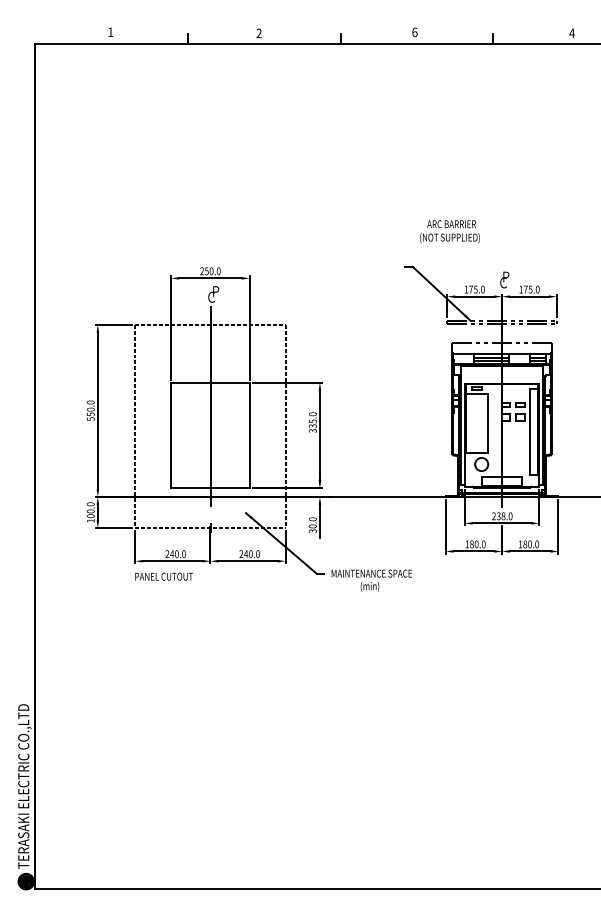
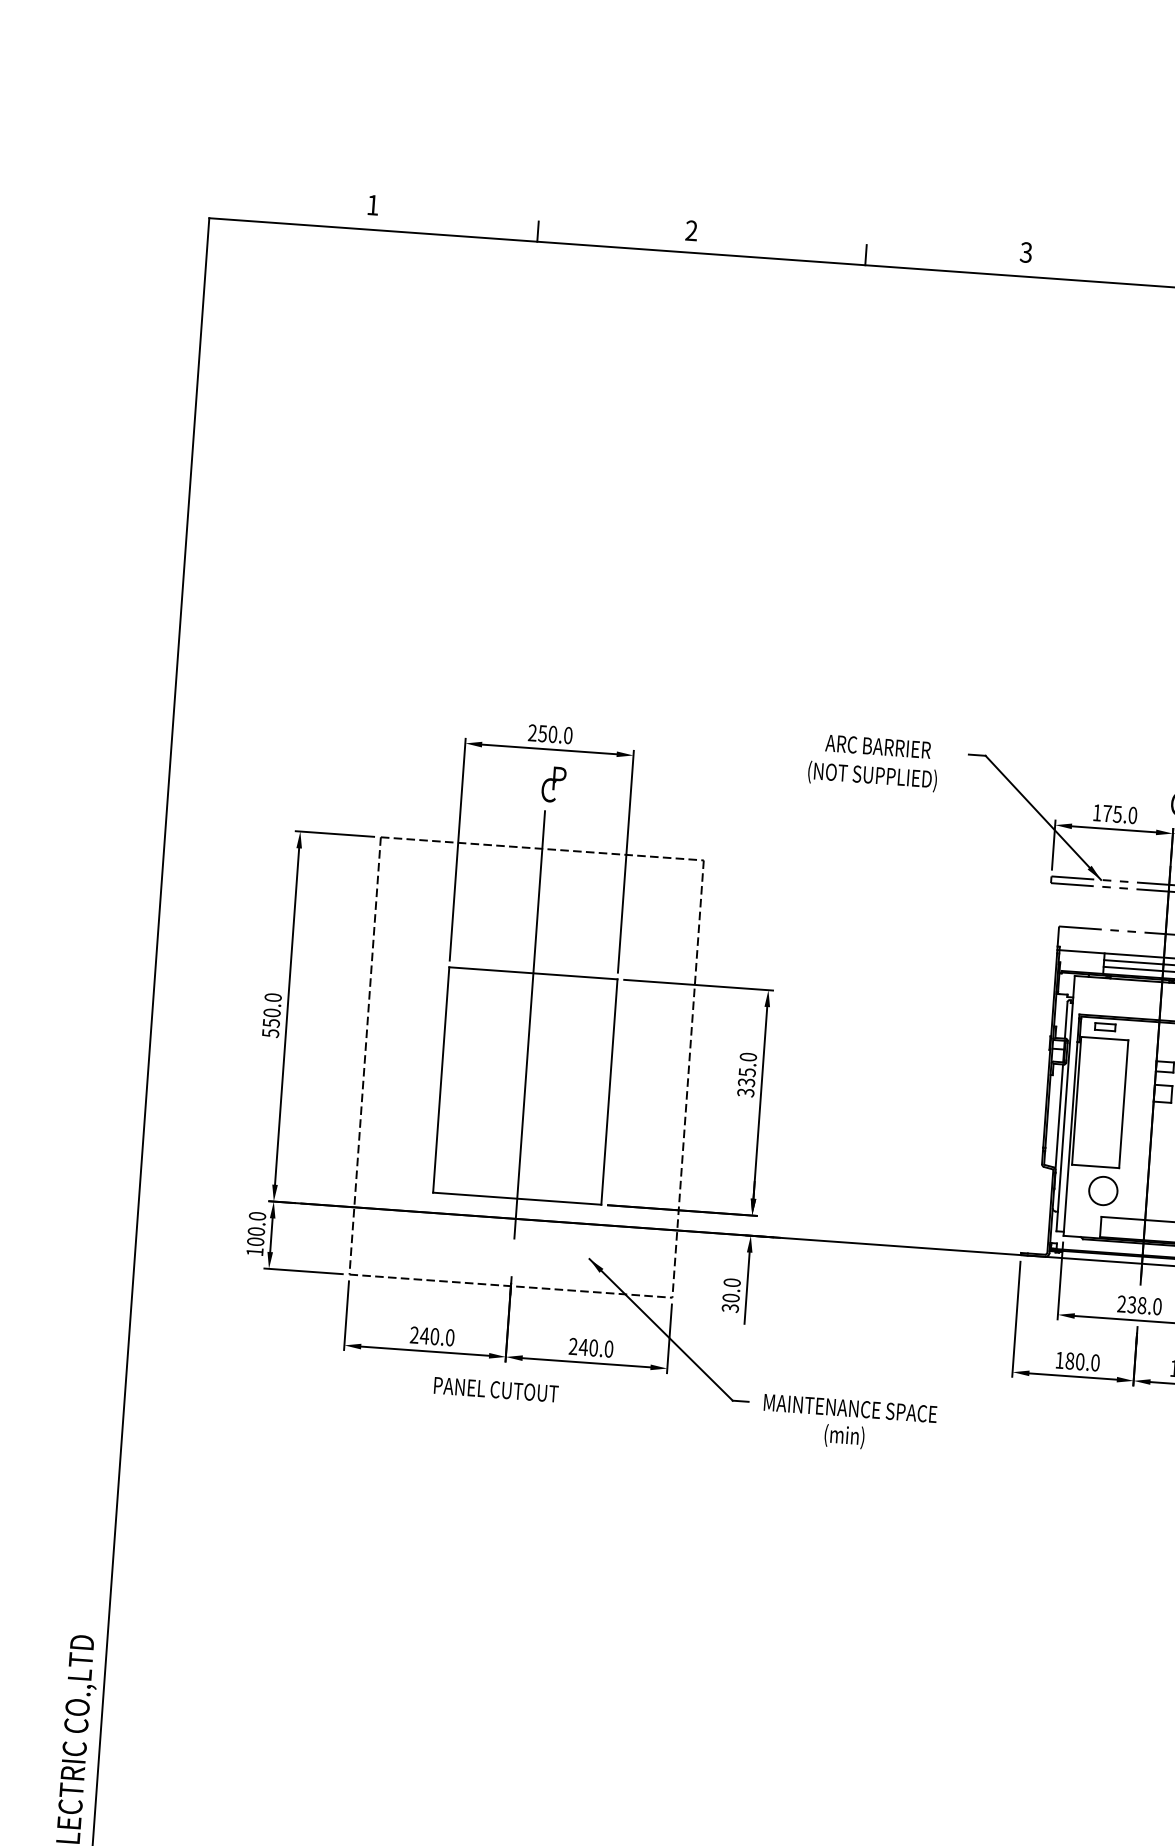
text: (414, 32) -> (1025, 252), 6 -> 3
text: (449, 231) -> (872, 762), moved
text: (163, 576) -> (494, 1389), moved

